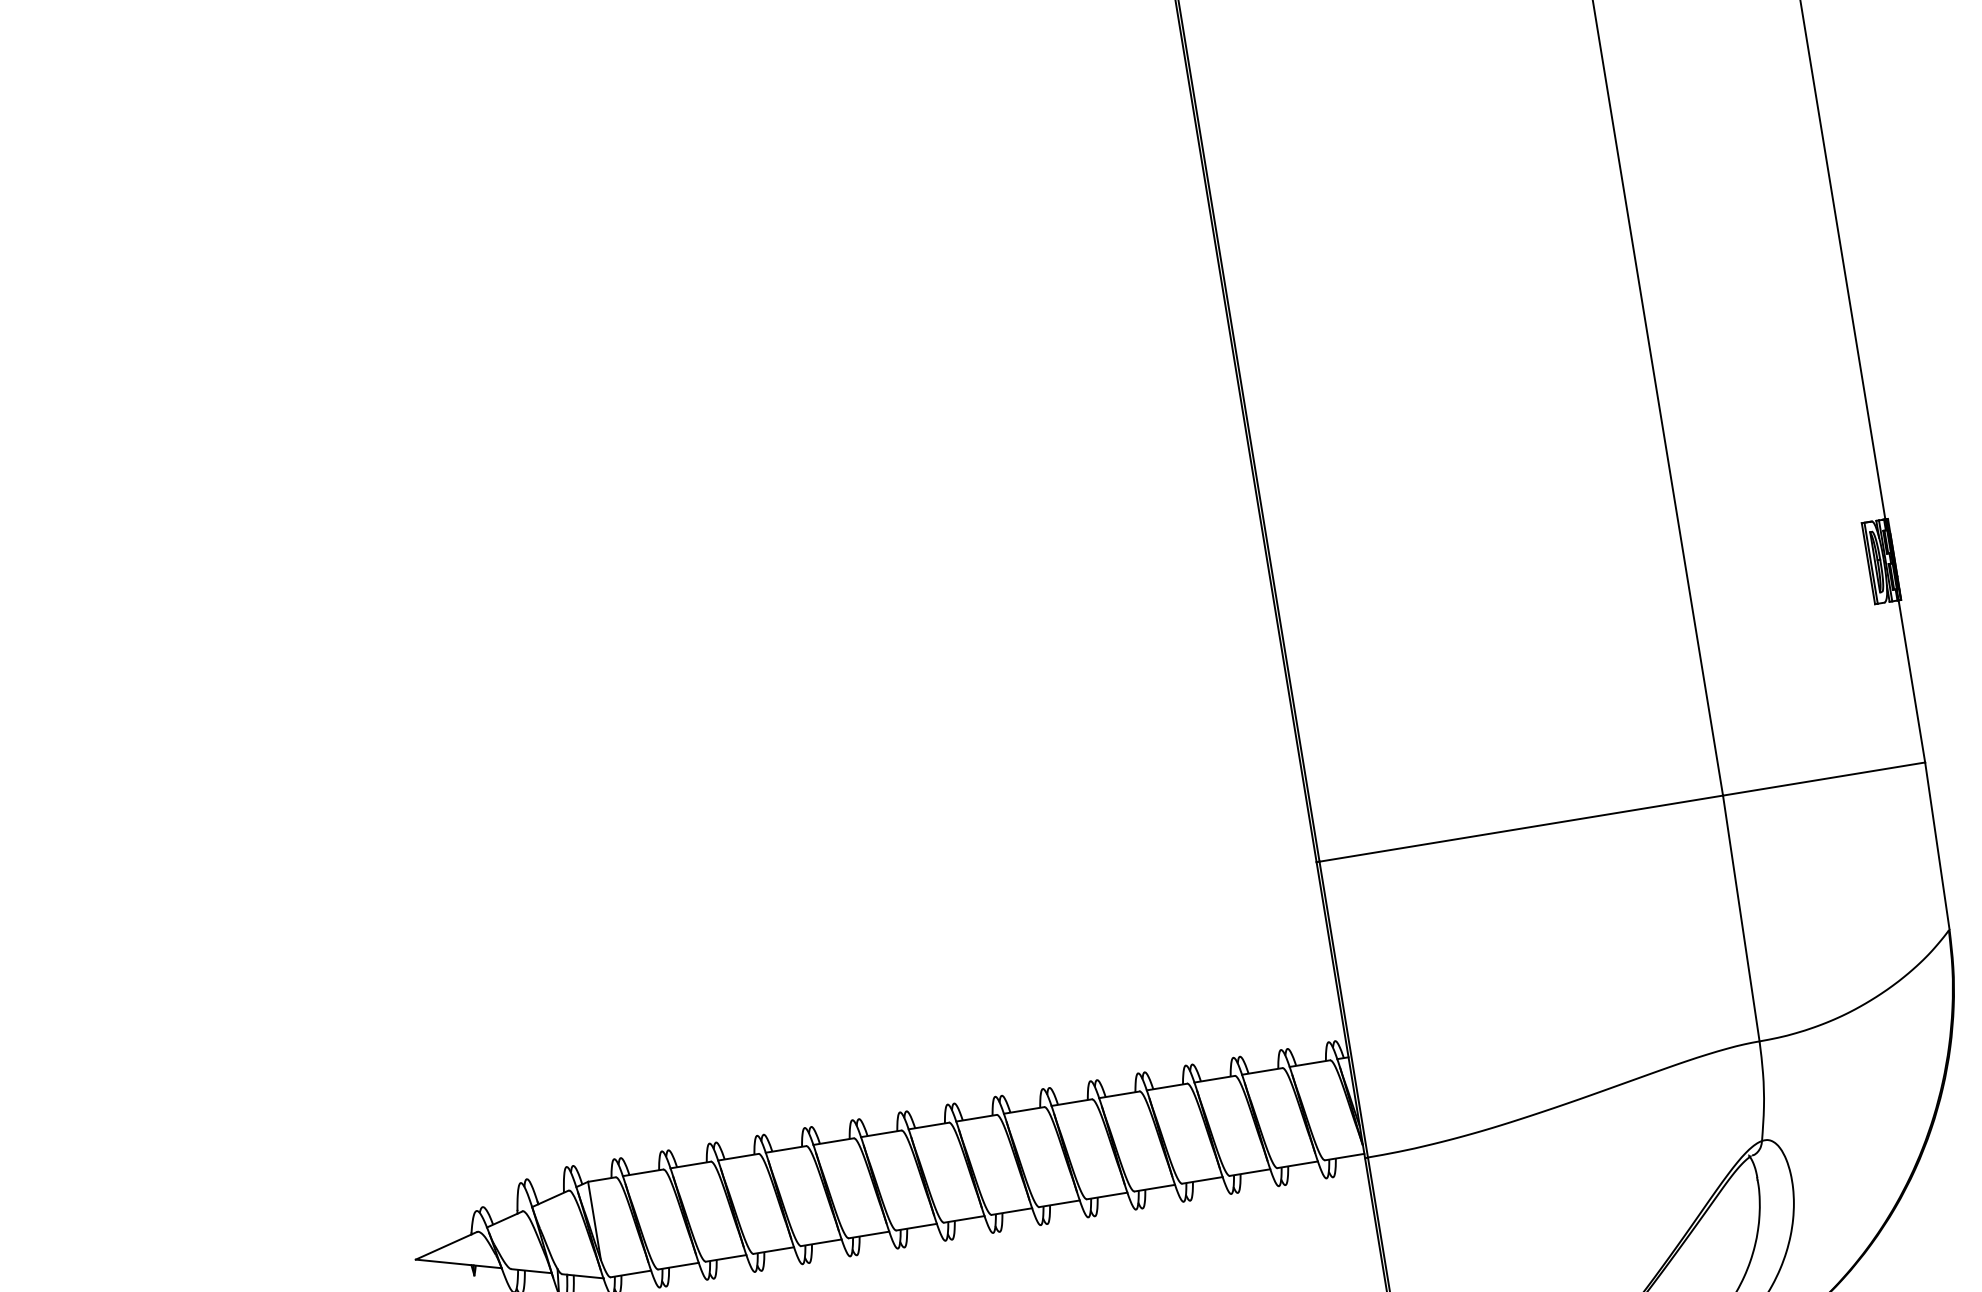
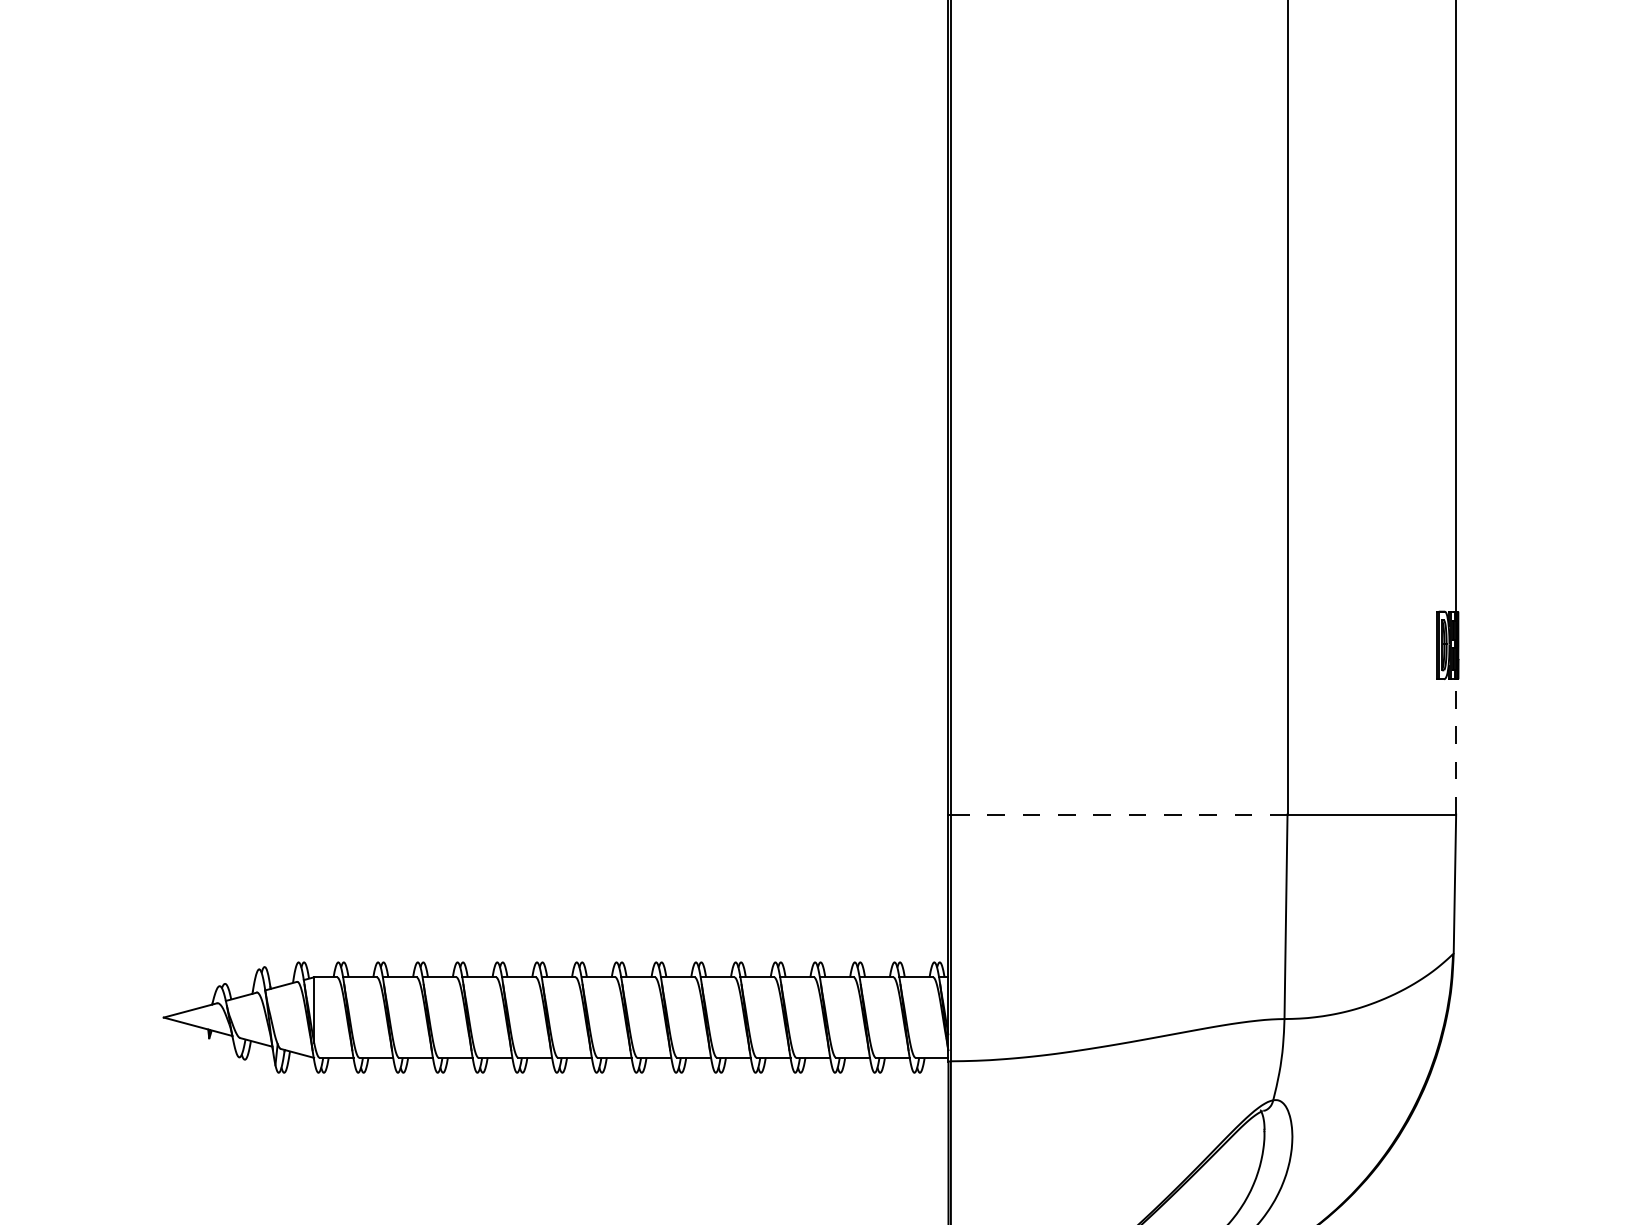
line: (1912, 680) -> (1456, 746), solid -> dashed
line: (1520, 828) -> (1118, 814), solid -> dashed

